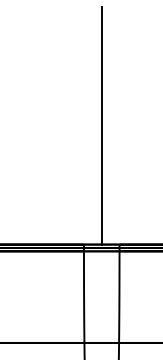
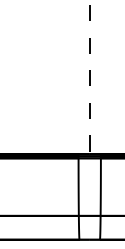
line: (101, 125) -> (89, 79), solid -> dashed

